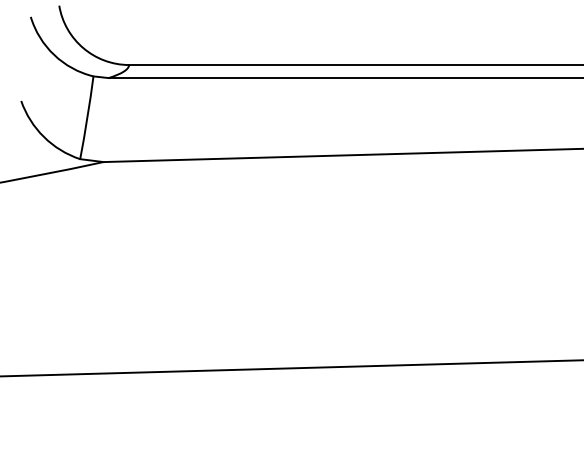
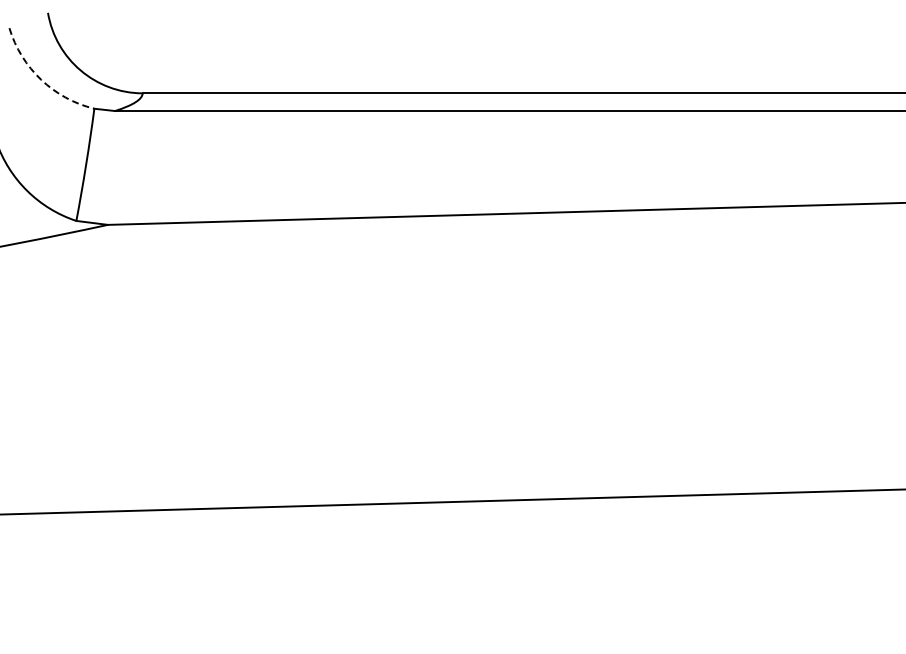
arc: (54, 54) -> (41, 79), solid -> dashed

